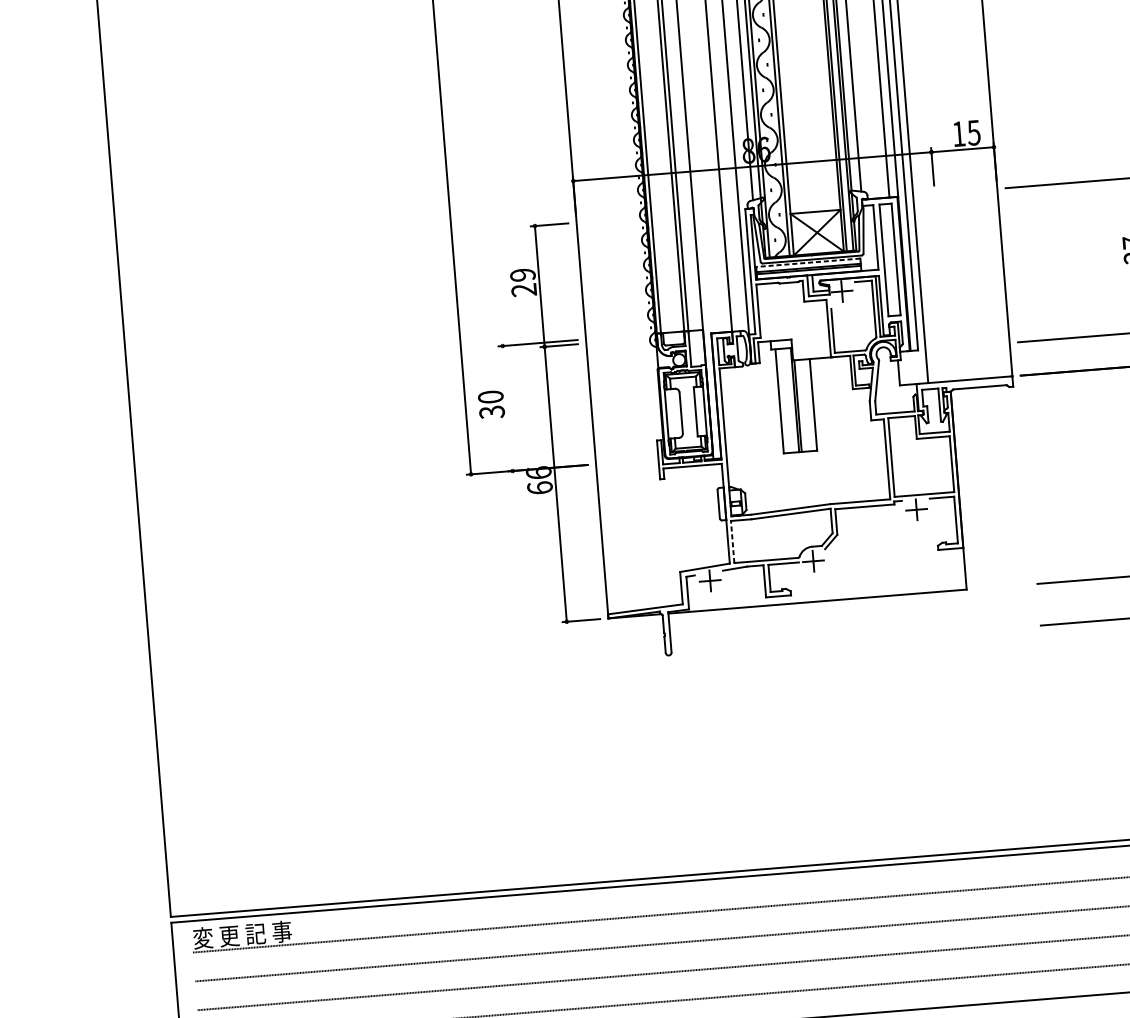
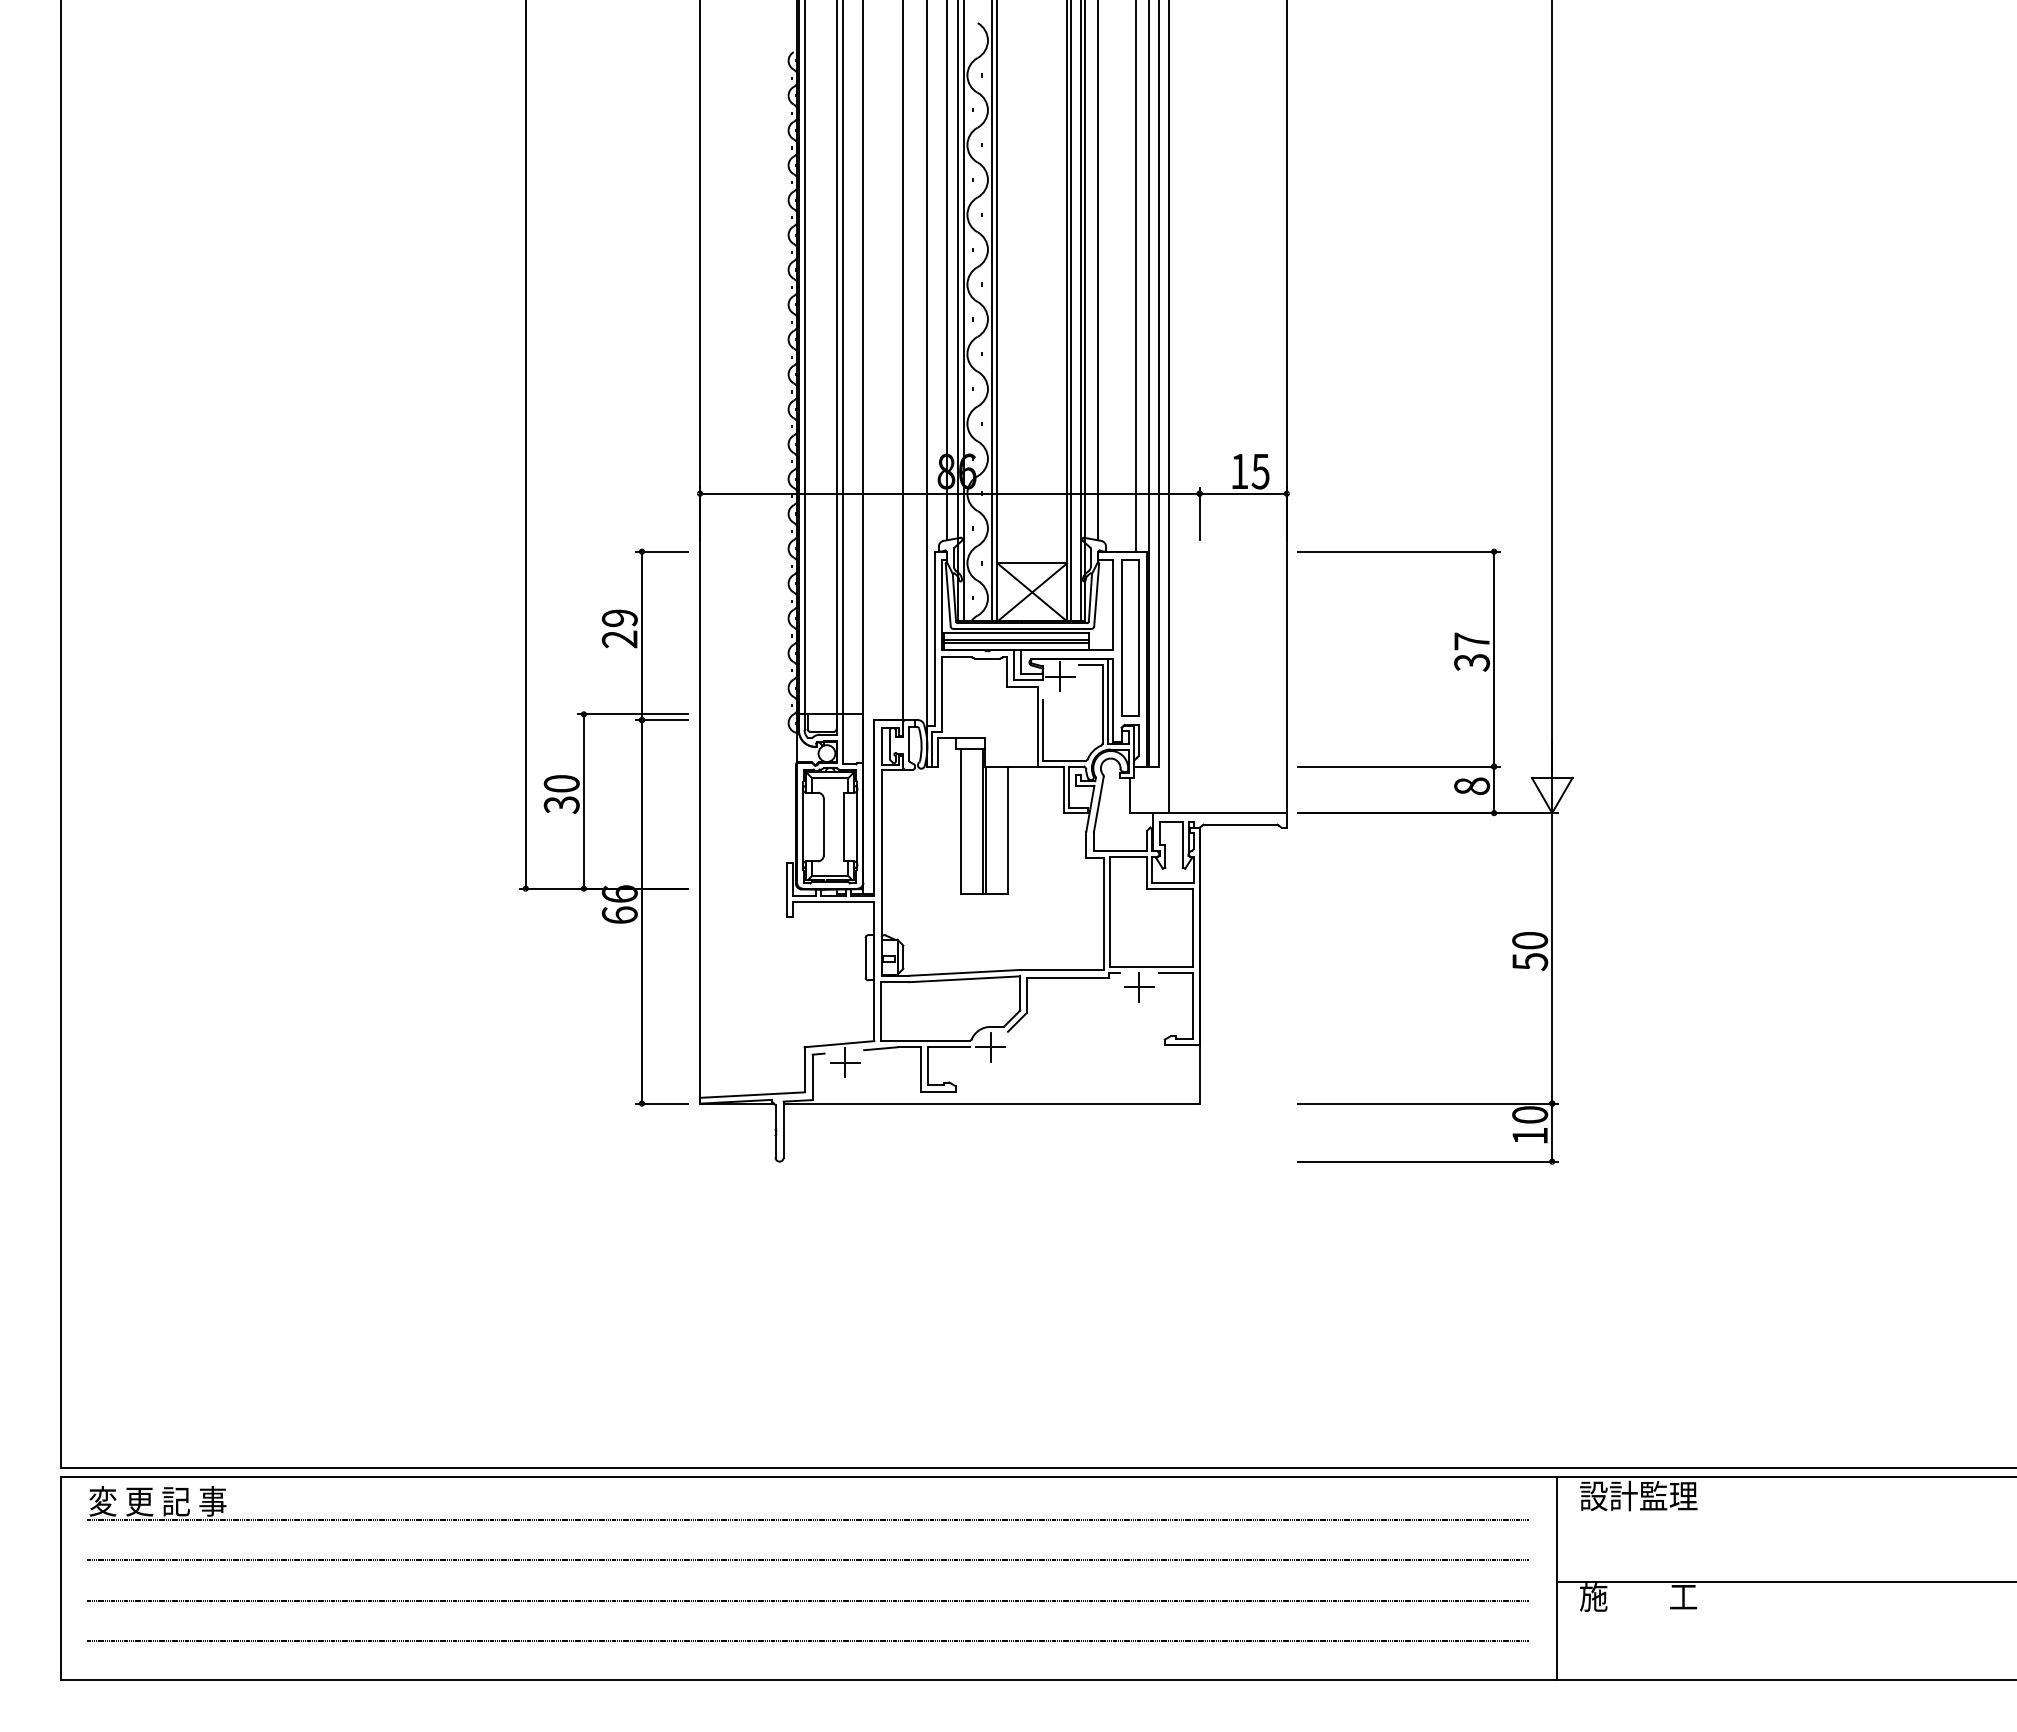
line: (808, 263) -> (1016, 633), dashed -> solid
line: (507, 408) -> (583, 801), added
line: (732, 542) -> (880, 1011), dashed -> solid

